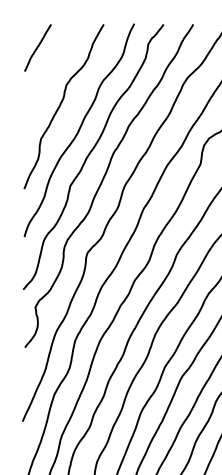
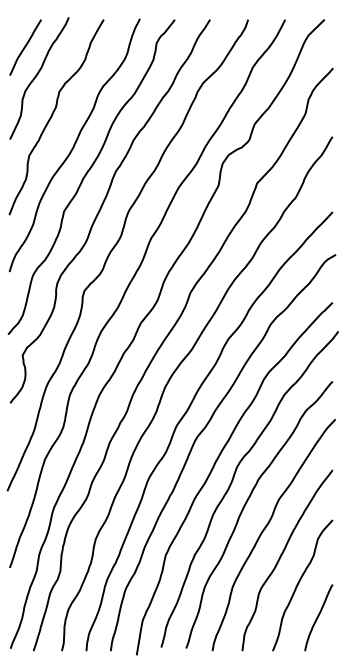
curve: (47, 72) -> (37, 76), added

